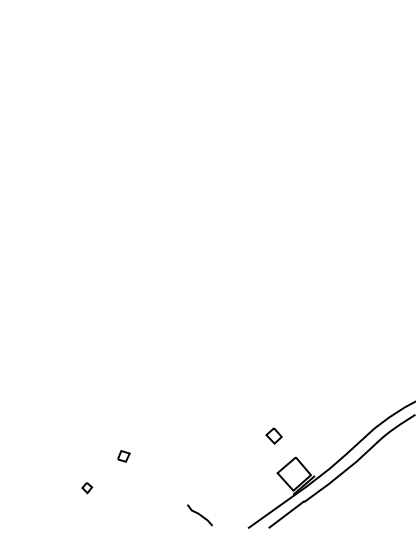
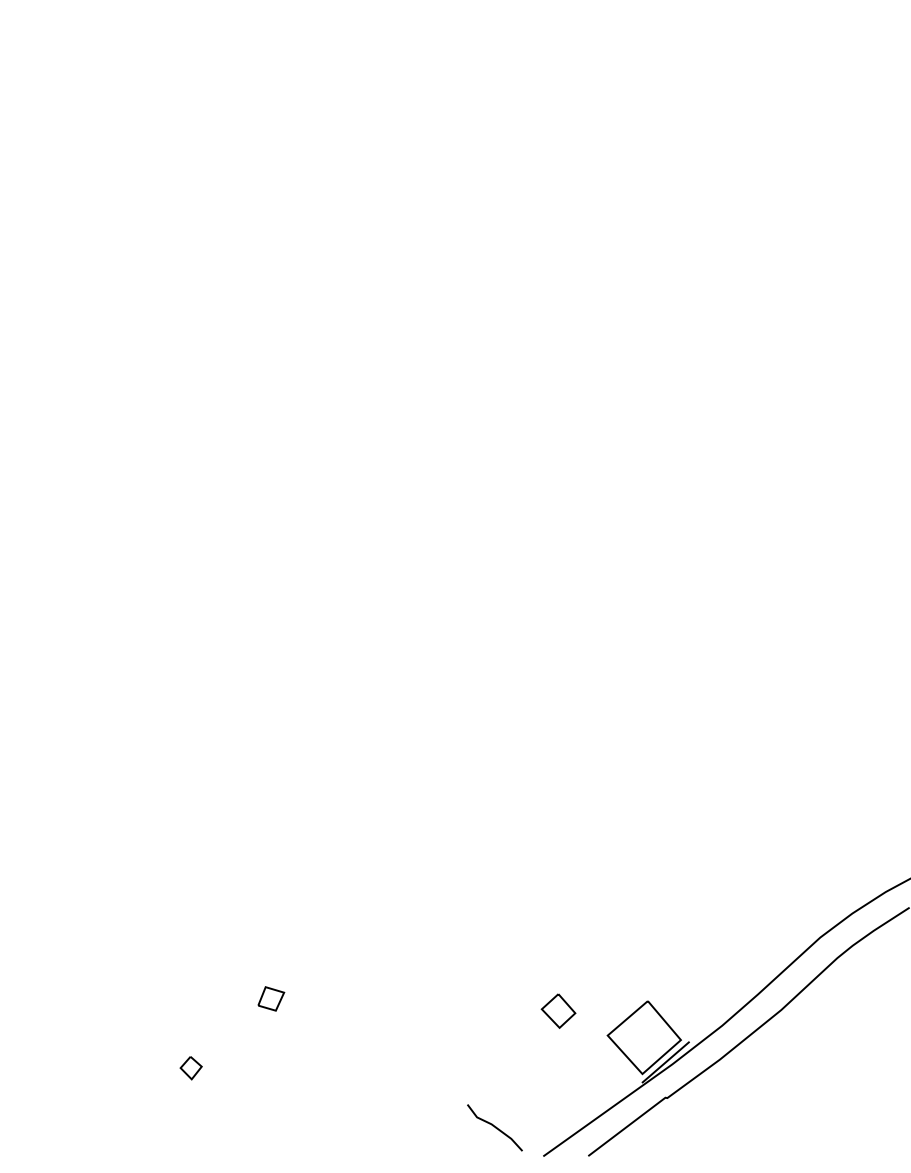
part: (273, 435) -> (557, 1010), moved
line: (199, 515) -> (493, 1128), moved

